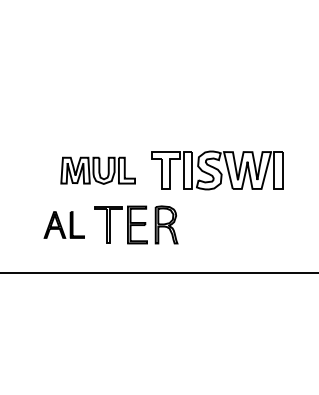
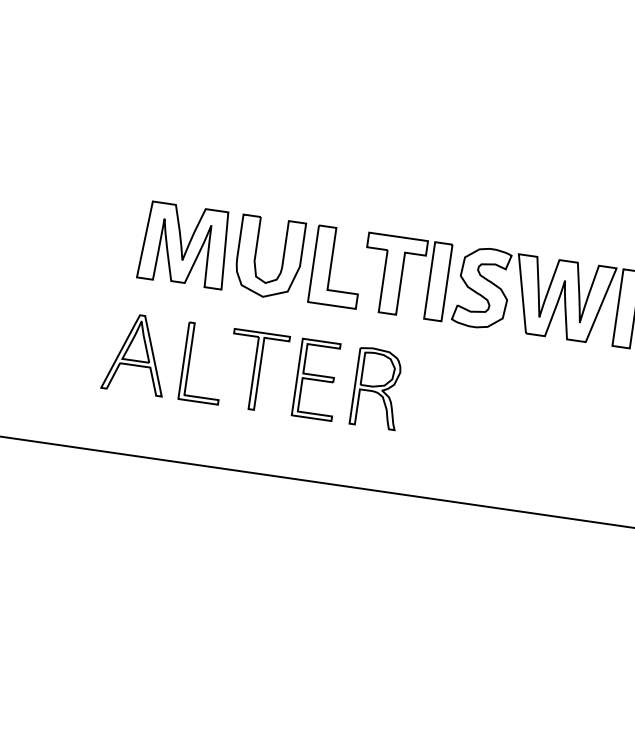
part: (97, 170) -> (250, 254), size x1.43
part: (64, 224) -> (165, 356), size x1.43

